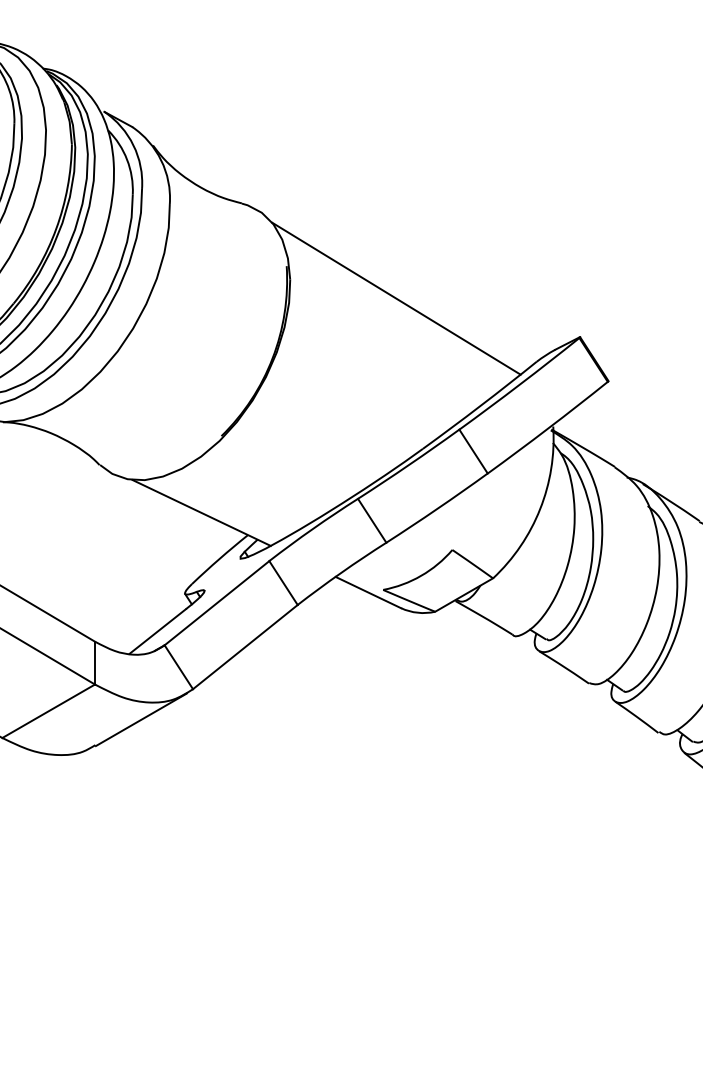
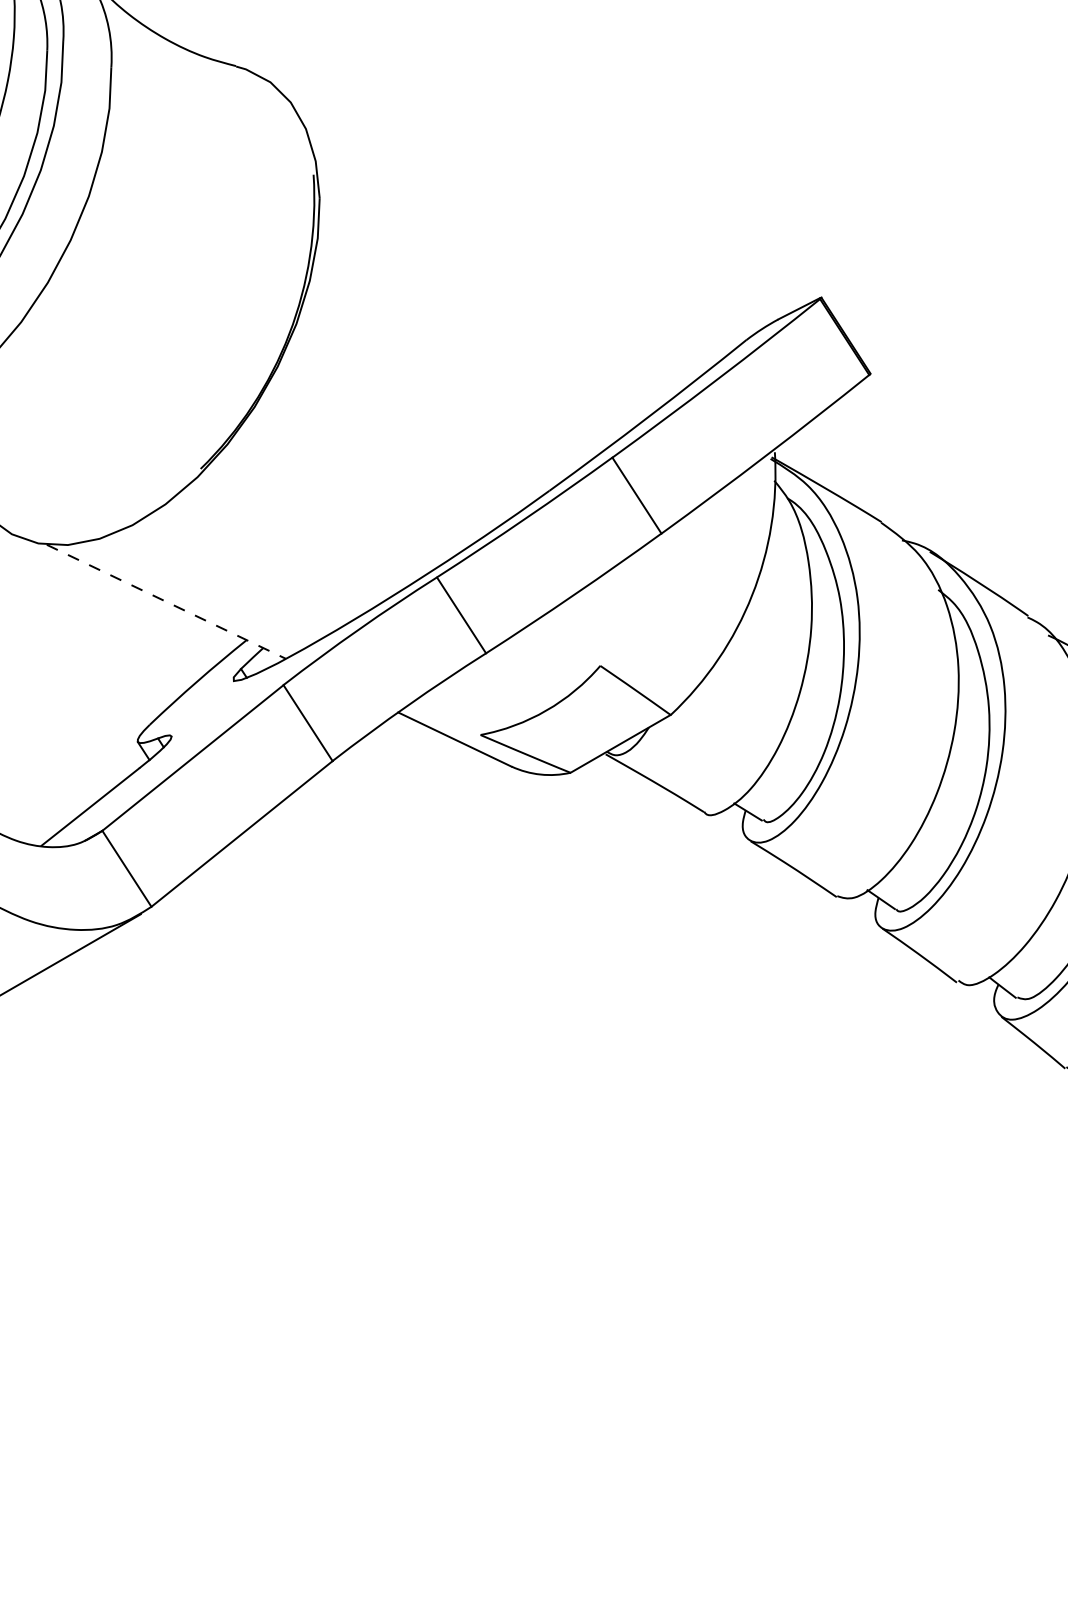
line: (396, 298) -> (503, 230), removed
line: (201, 512) -> (166, 601), solid -> dashed

